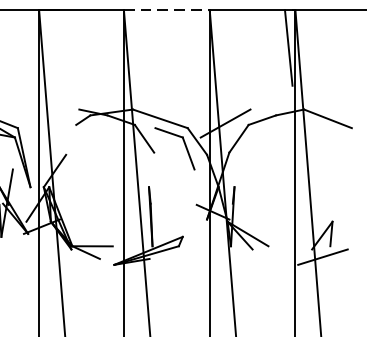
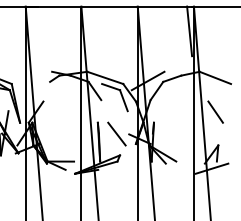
line: (168, 10) -> (110, 6), dashed -> solid
line: (328, 170) -> (215, 111), added
line: (177, 203) -> (116, 133), added

